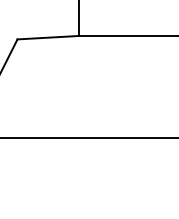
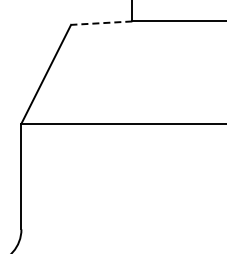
line: (47, 38) -> (101, 23), solid -> dashed

